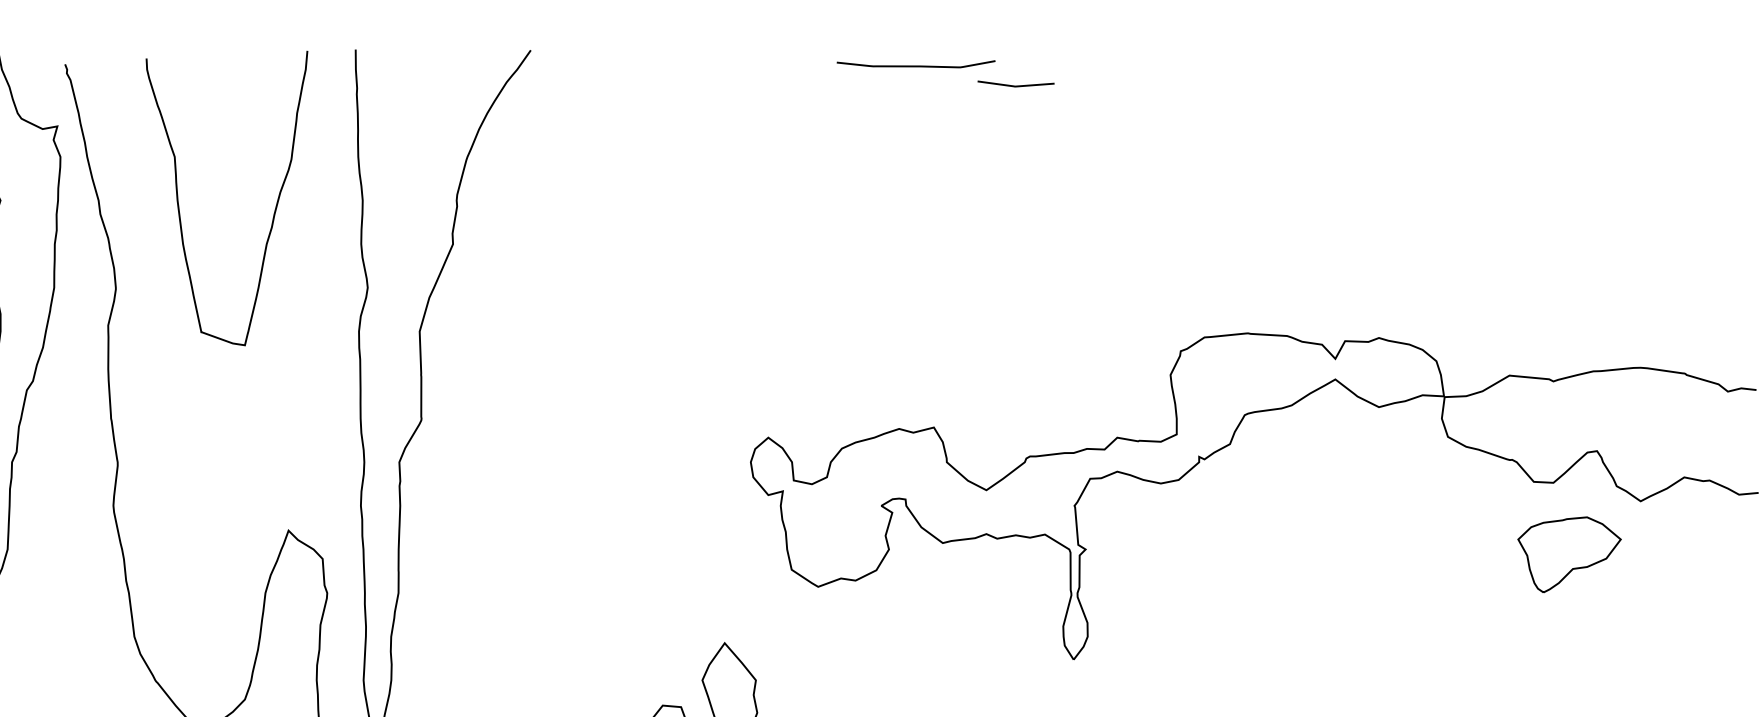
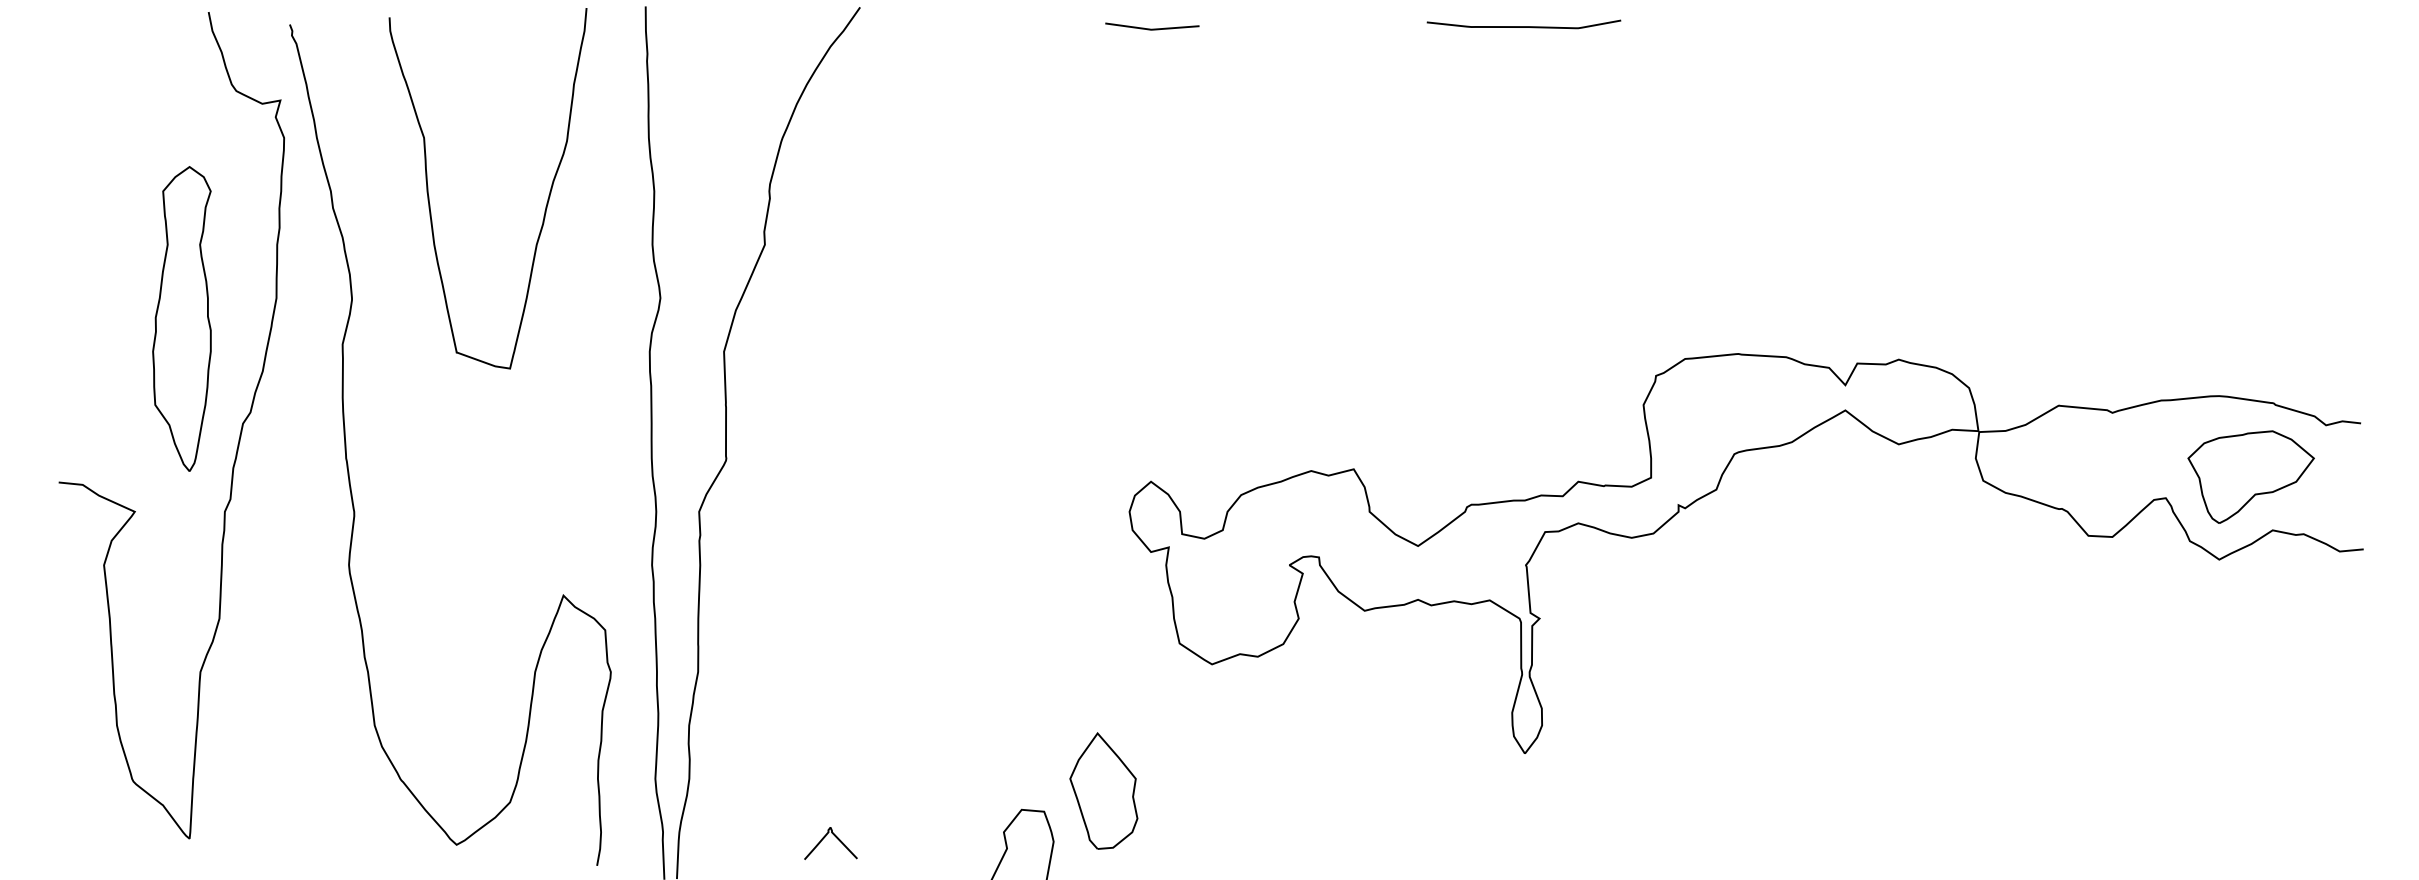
curve: (915, 65) -> (1523, 26), moved
line: (1016, 85) -> (1152, 28), moved
part: (1569, 554) -> (2250, 476), moved

